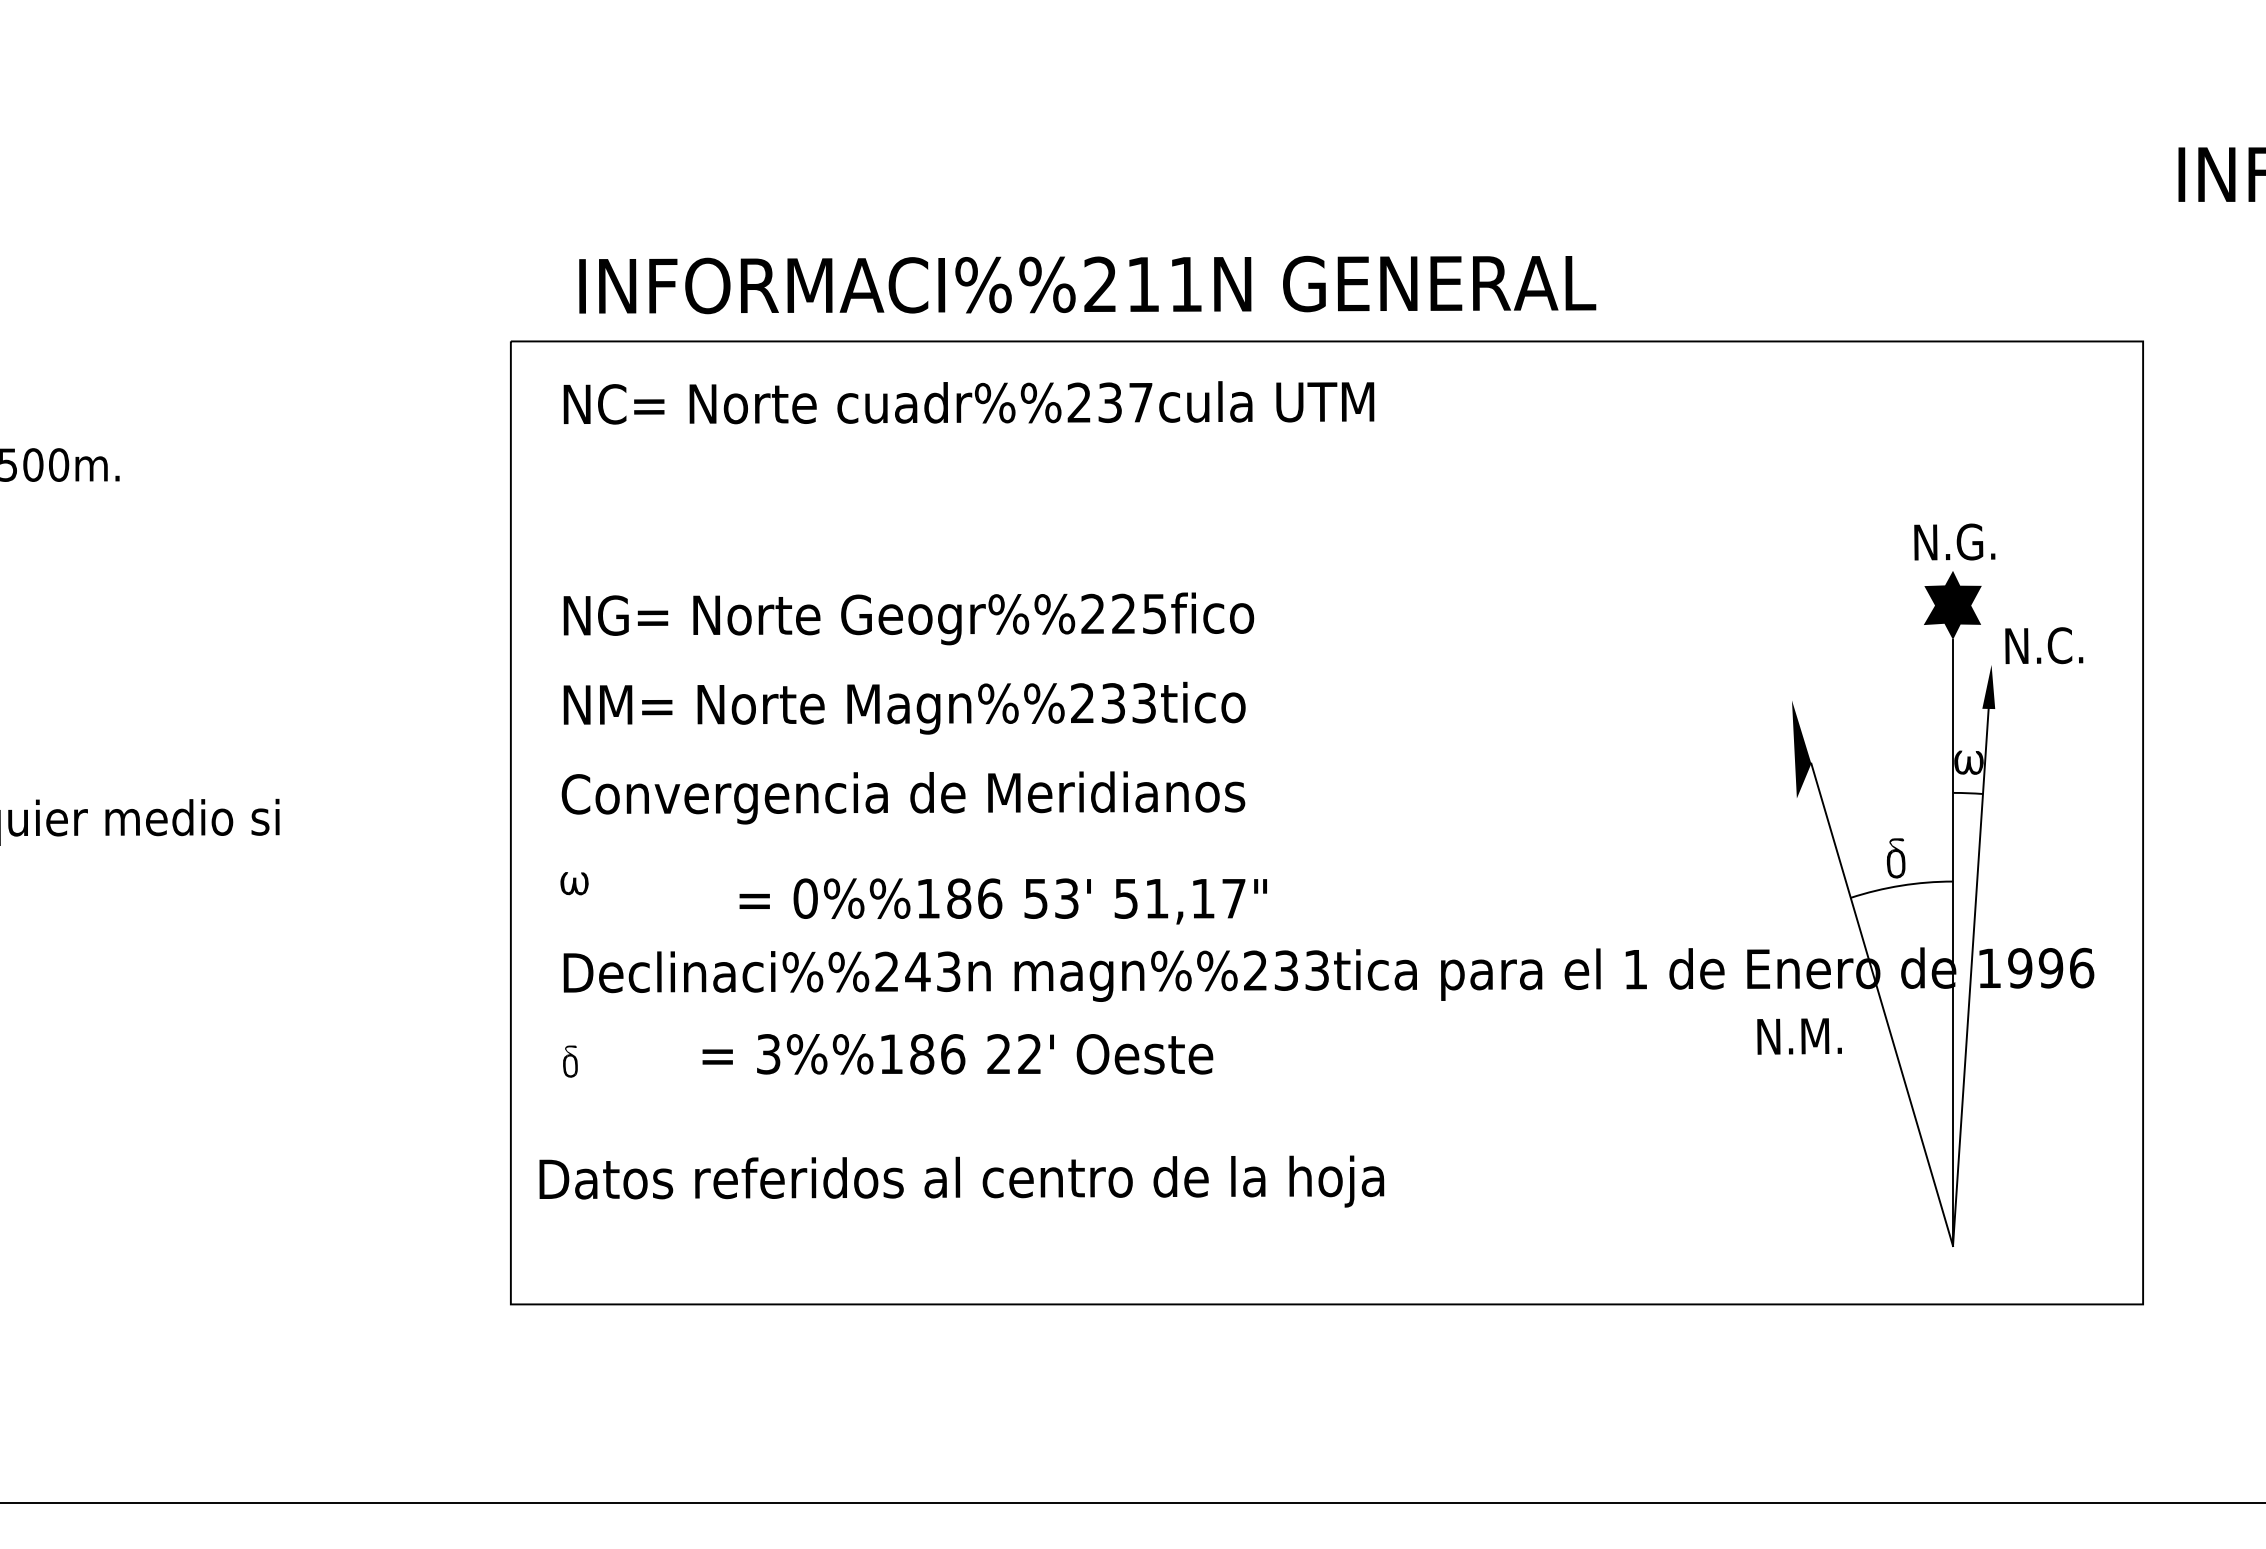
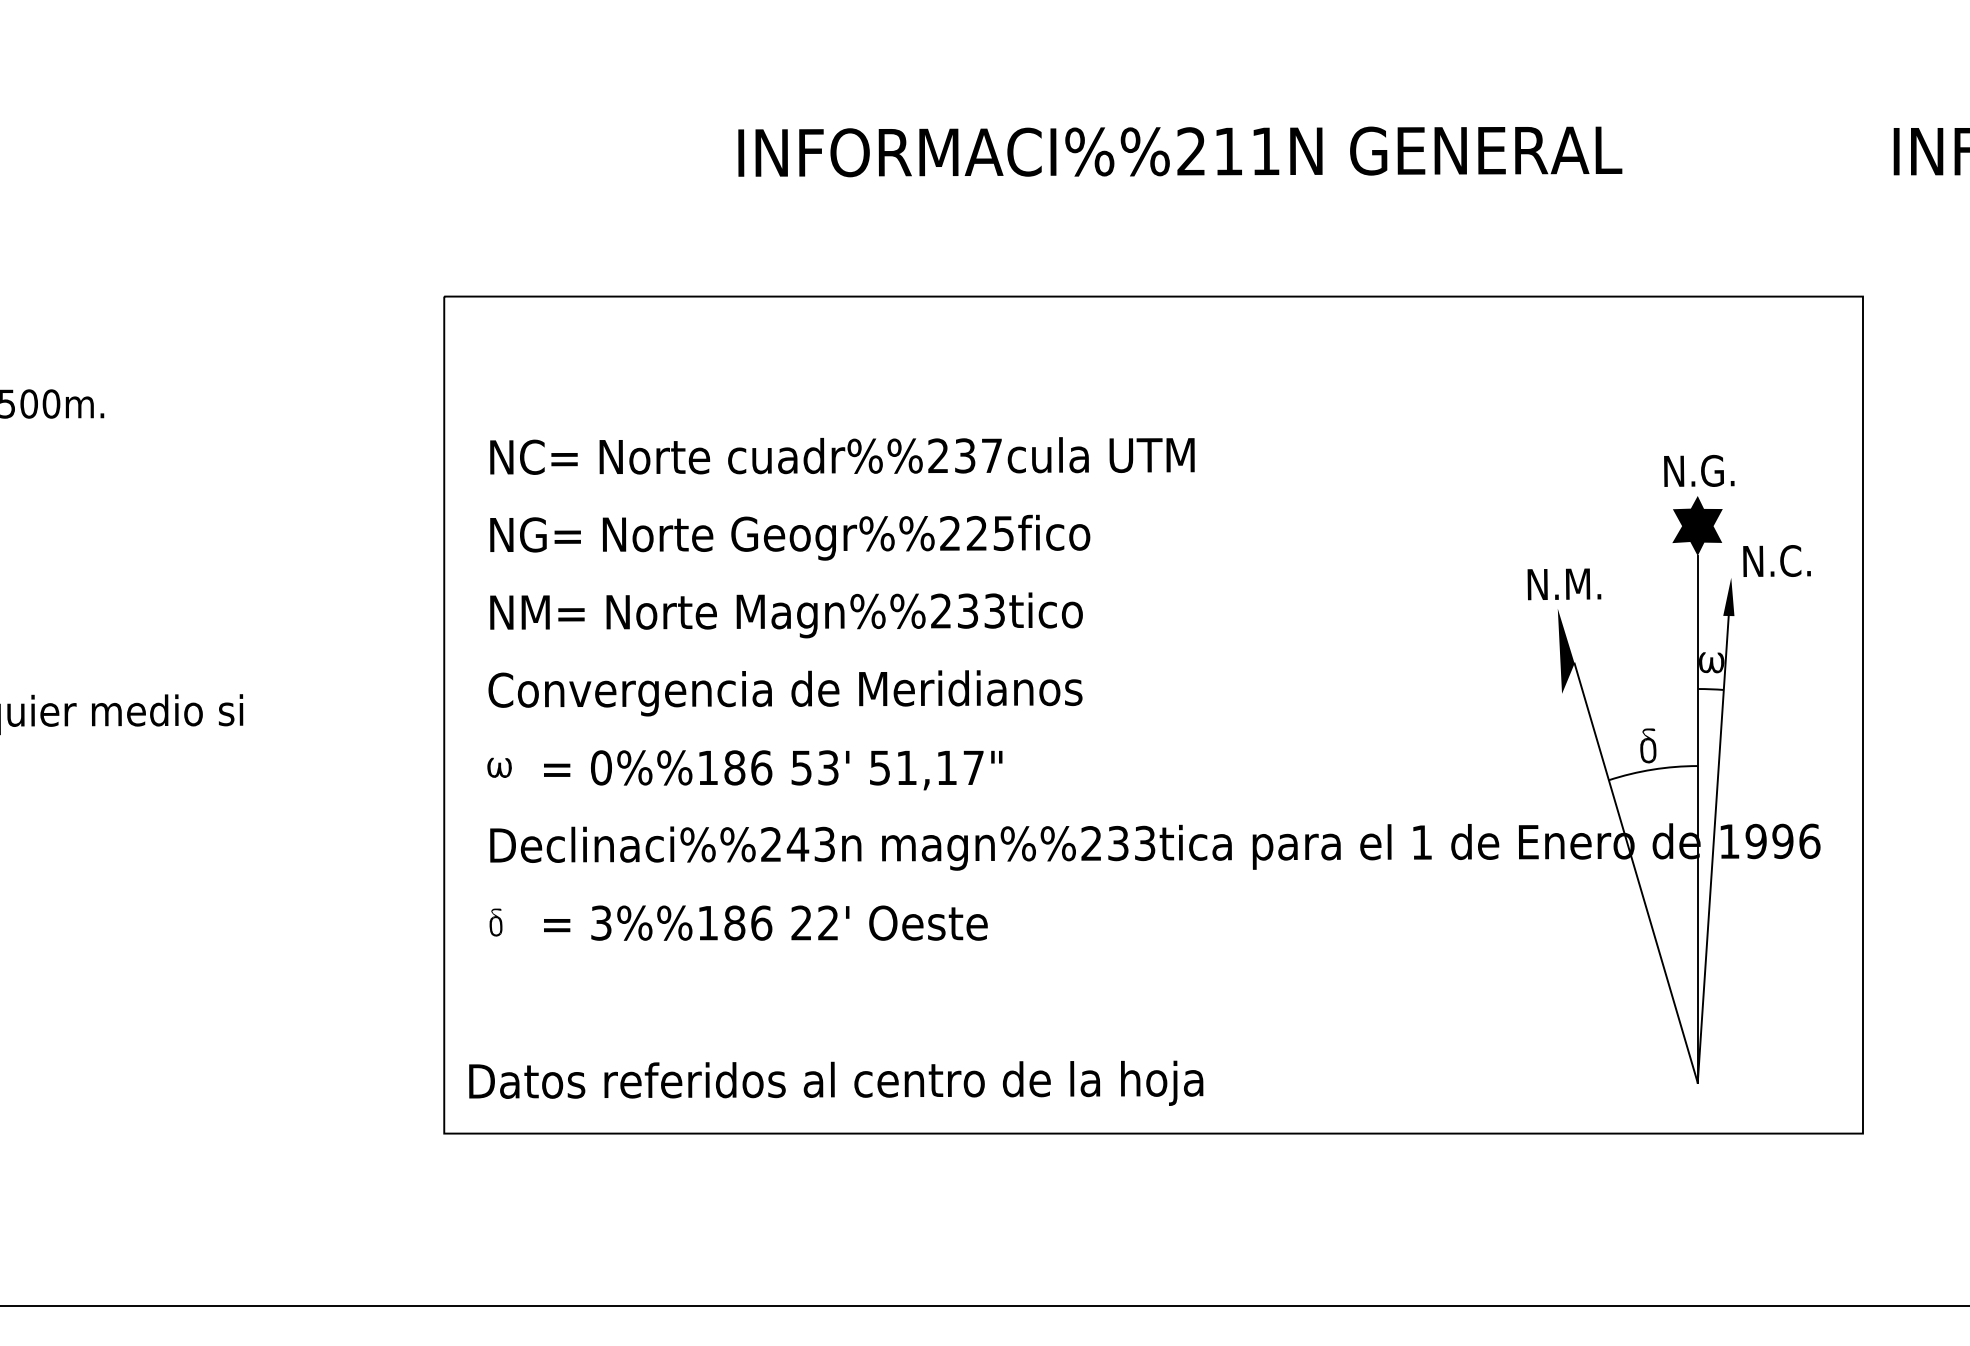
text: (1087, 284) -> (1180, 151), moved
text: (968, 402) -> (842, 455), moved
text: (1002, 901) -> (772, 770), moved
text: (1799, 1036) -> (1564, 584), moved
text: (957, 1054) -> (765, 923), moved
text: (961, 1181) -> (835, 1083), moved

